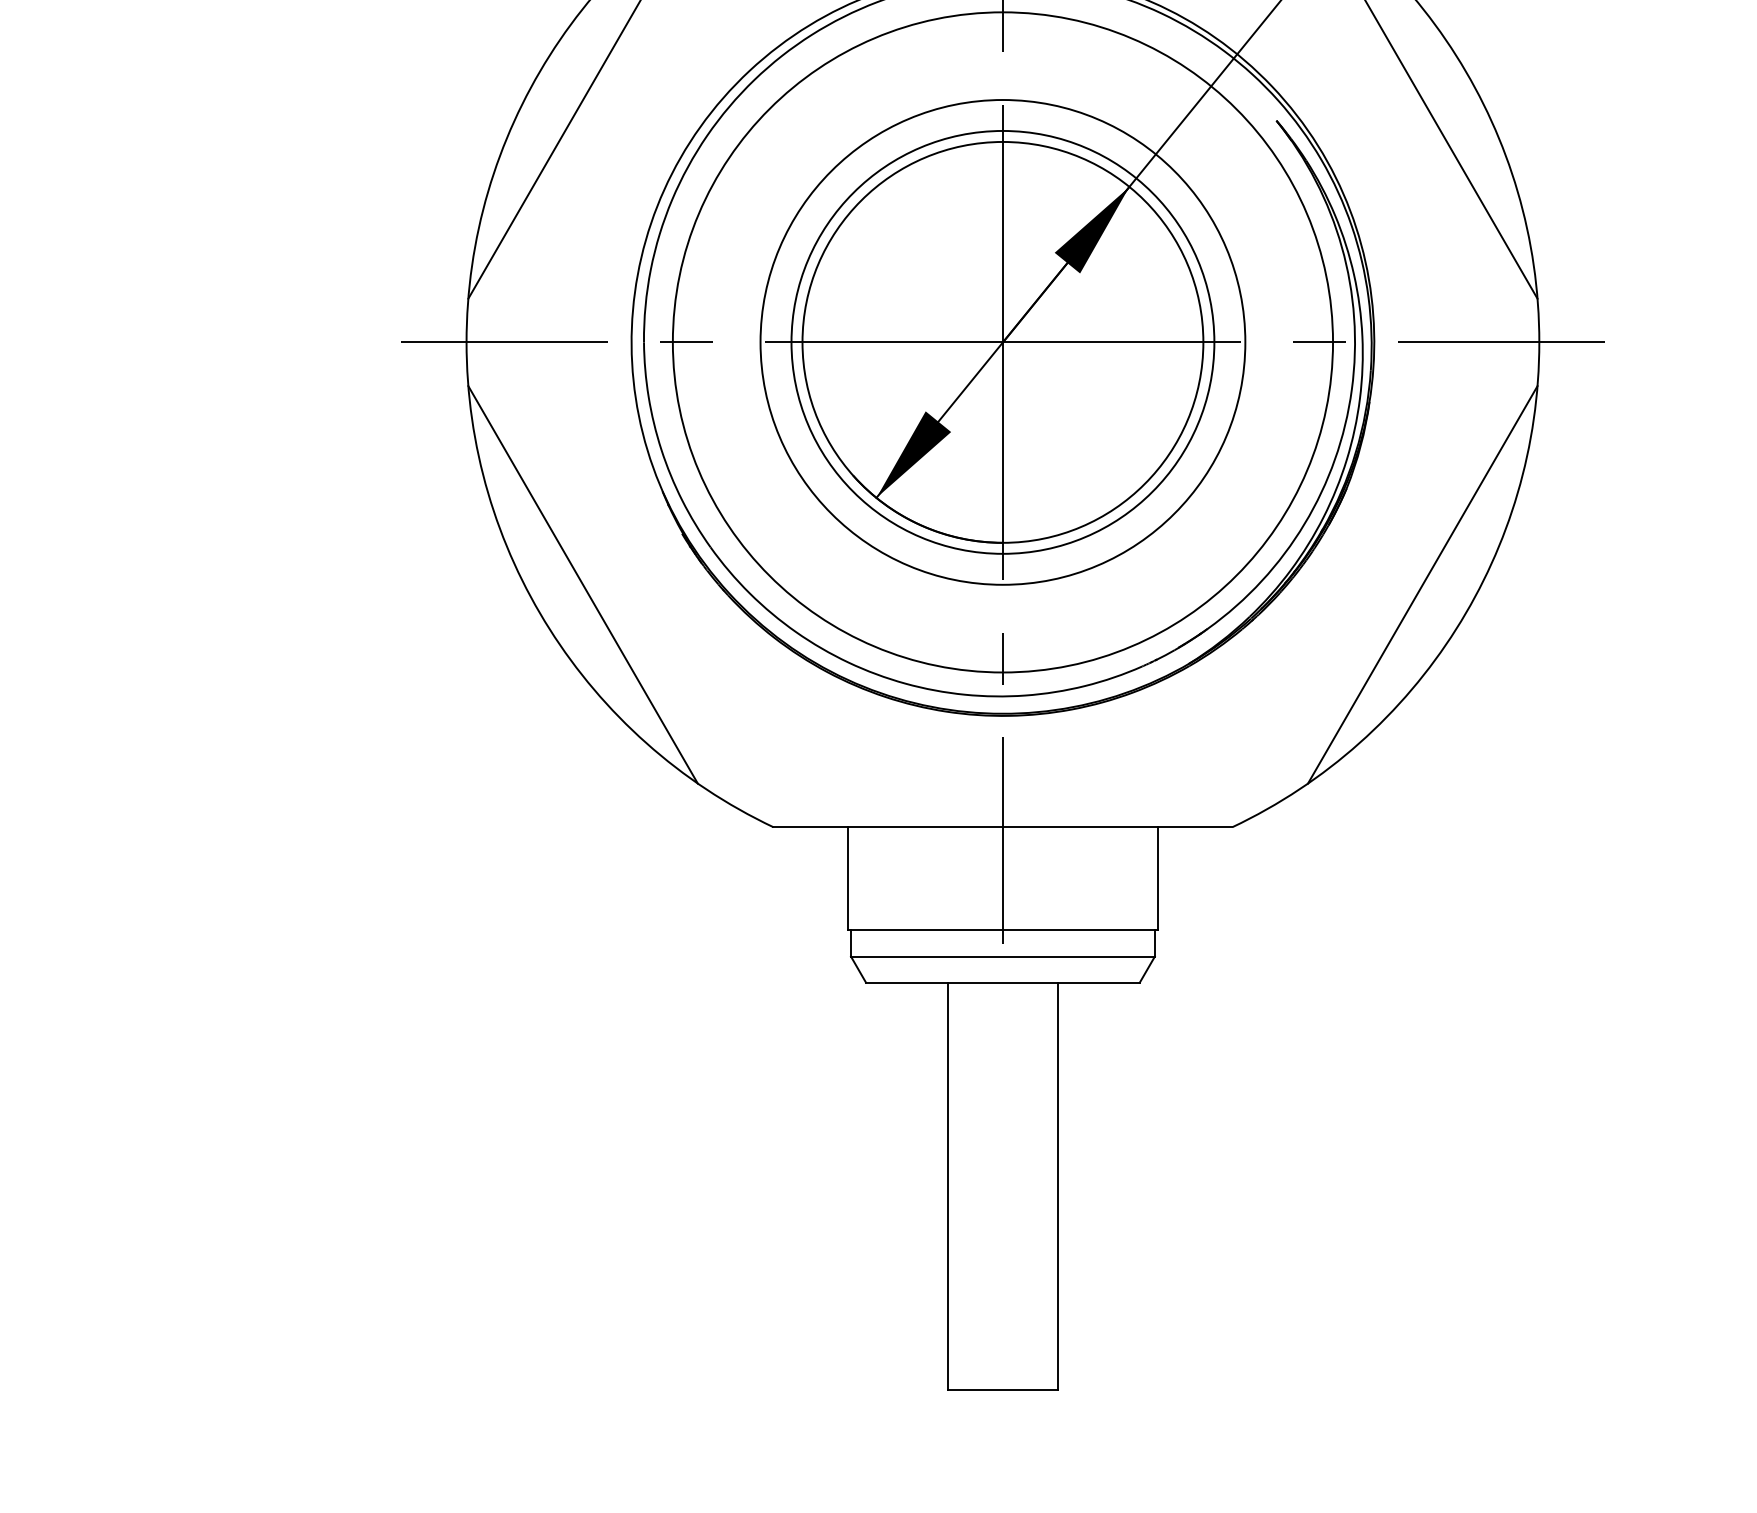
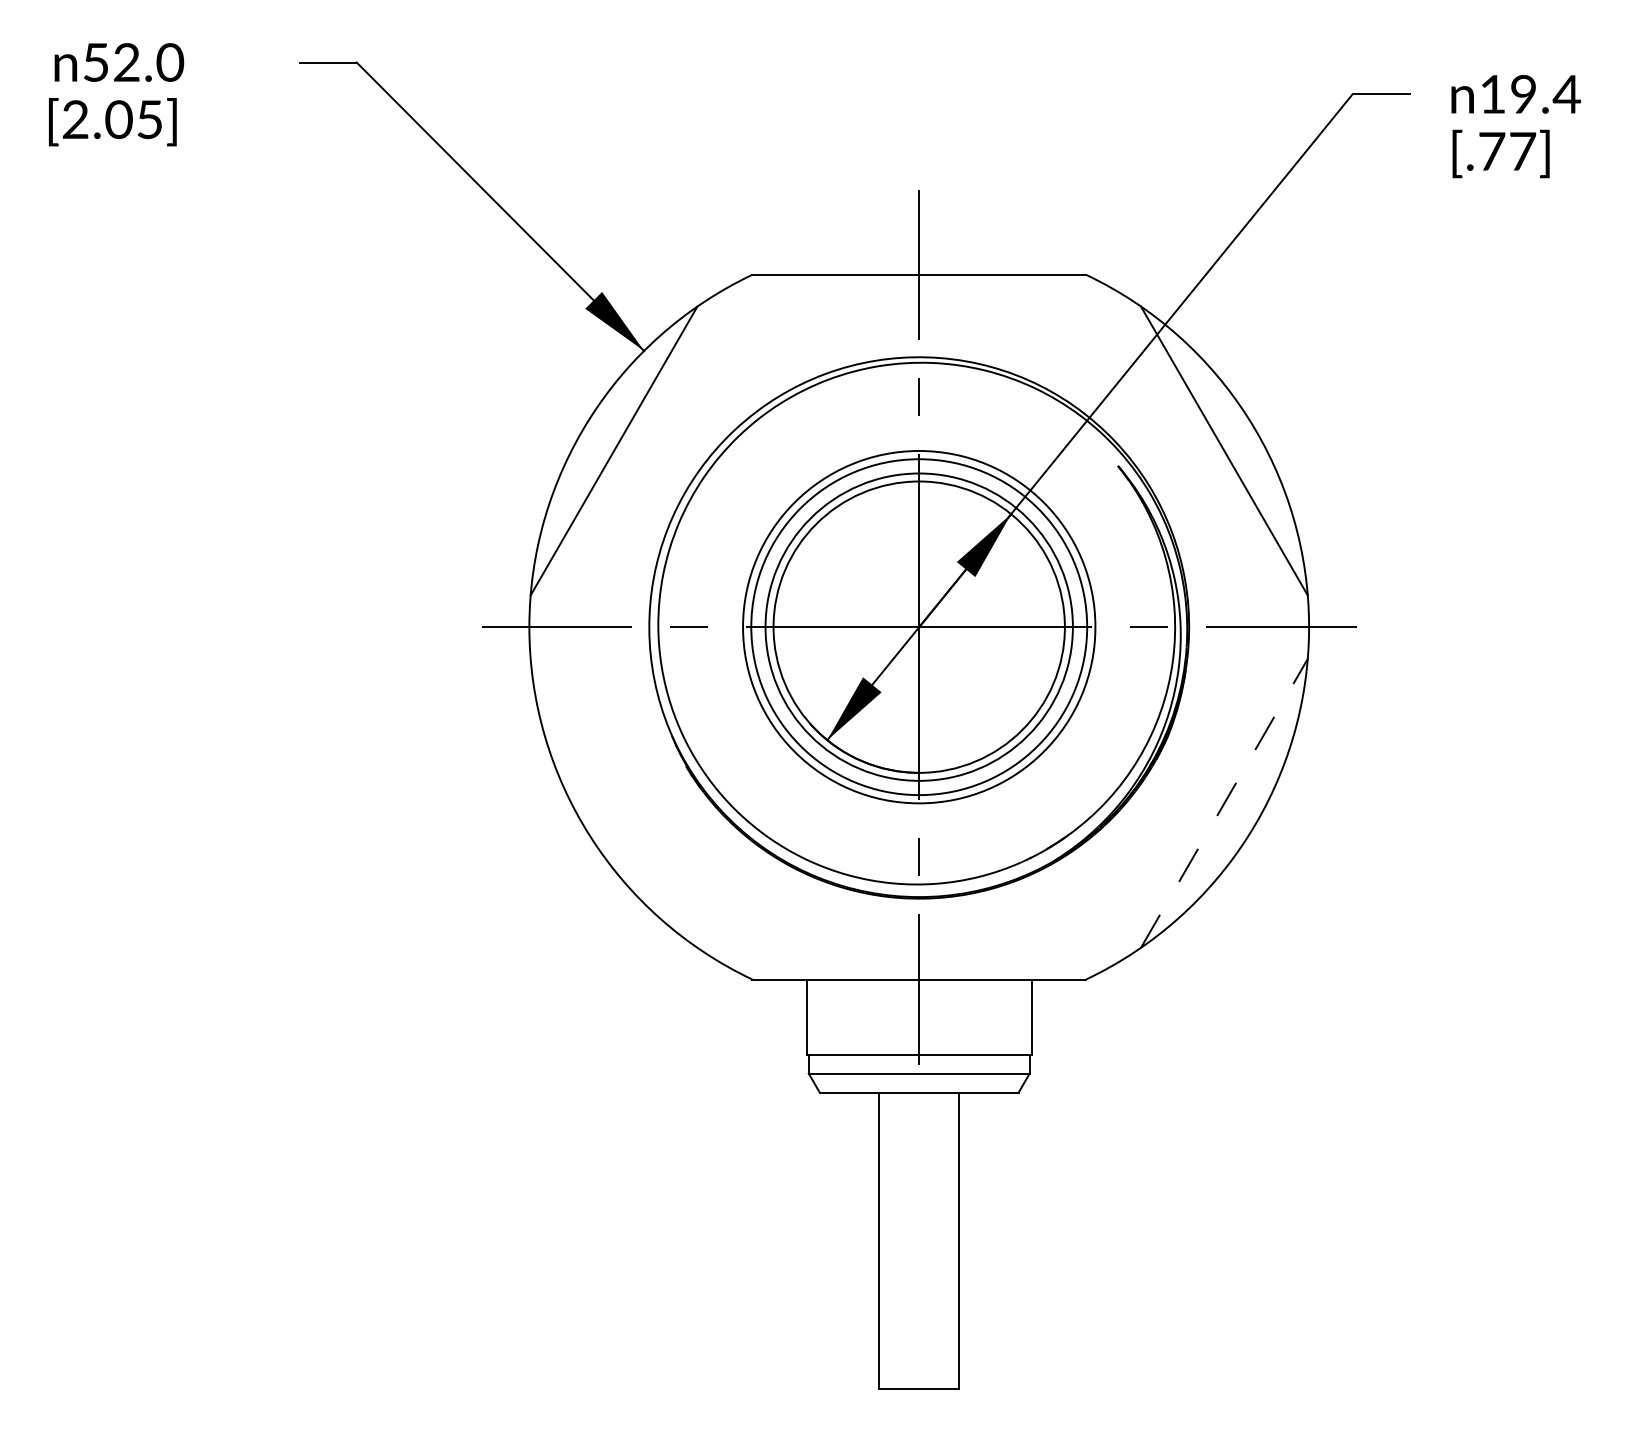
circle: (1003, 342) -> (919, 627), size x0.7
line: (582, 583) -> (613, 802), removed
line: (1422, 584) -> (1224, 803), solid -> dashed

